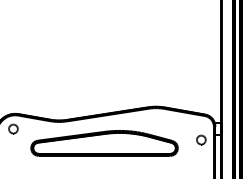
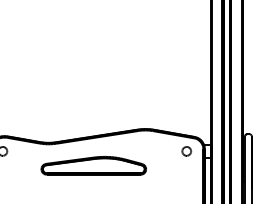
part: (201, 140) -> (186, 151), moved
part: (104, 143) -> (93, 165), size x0.71

